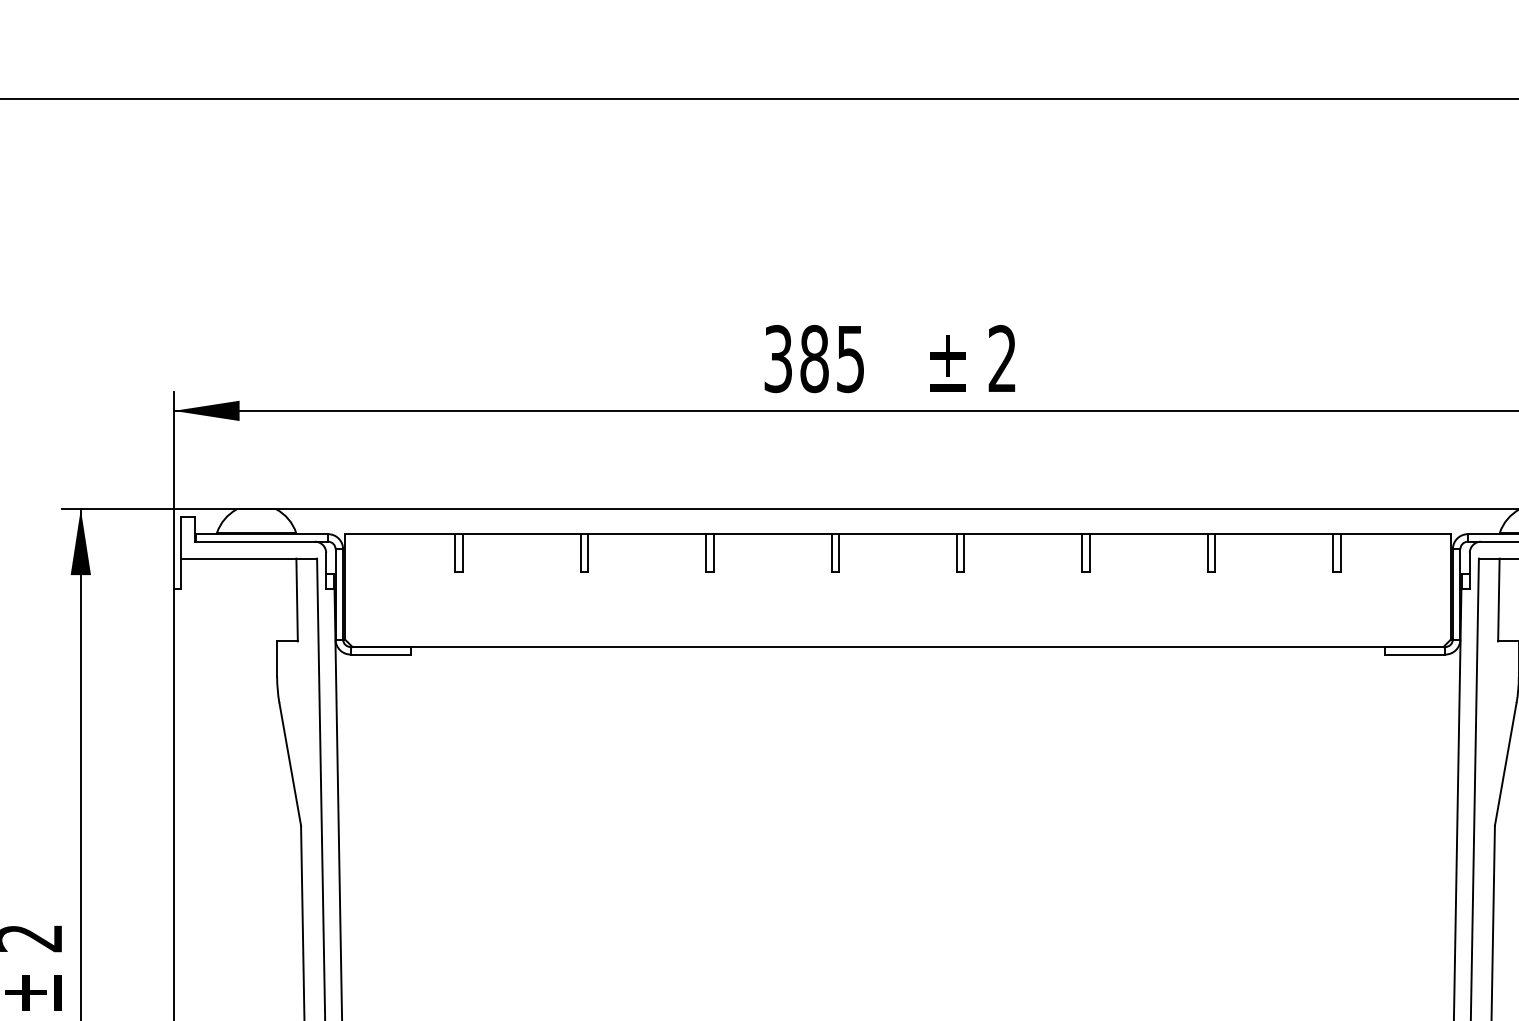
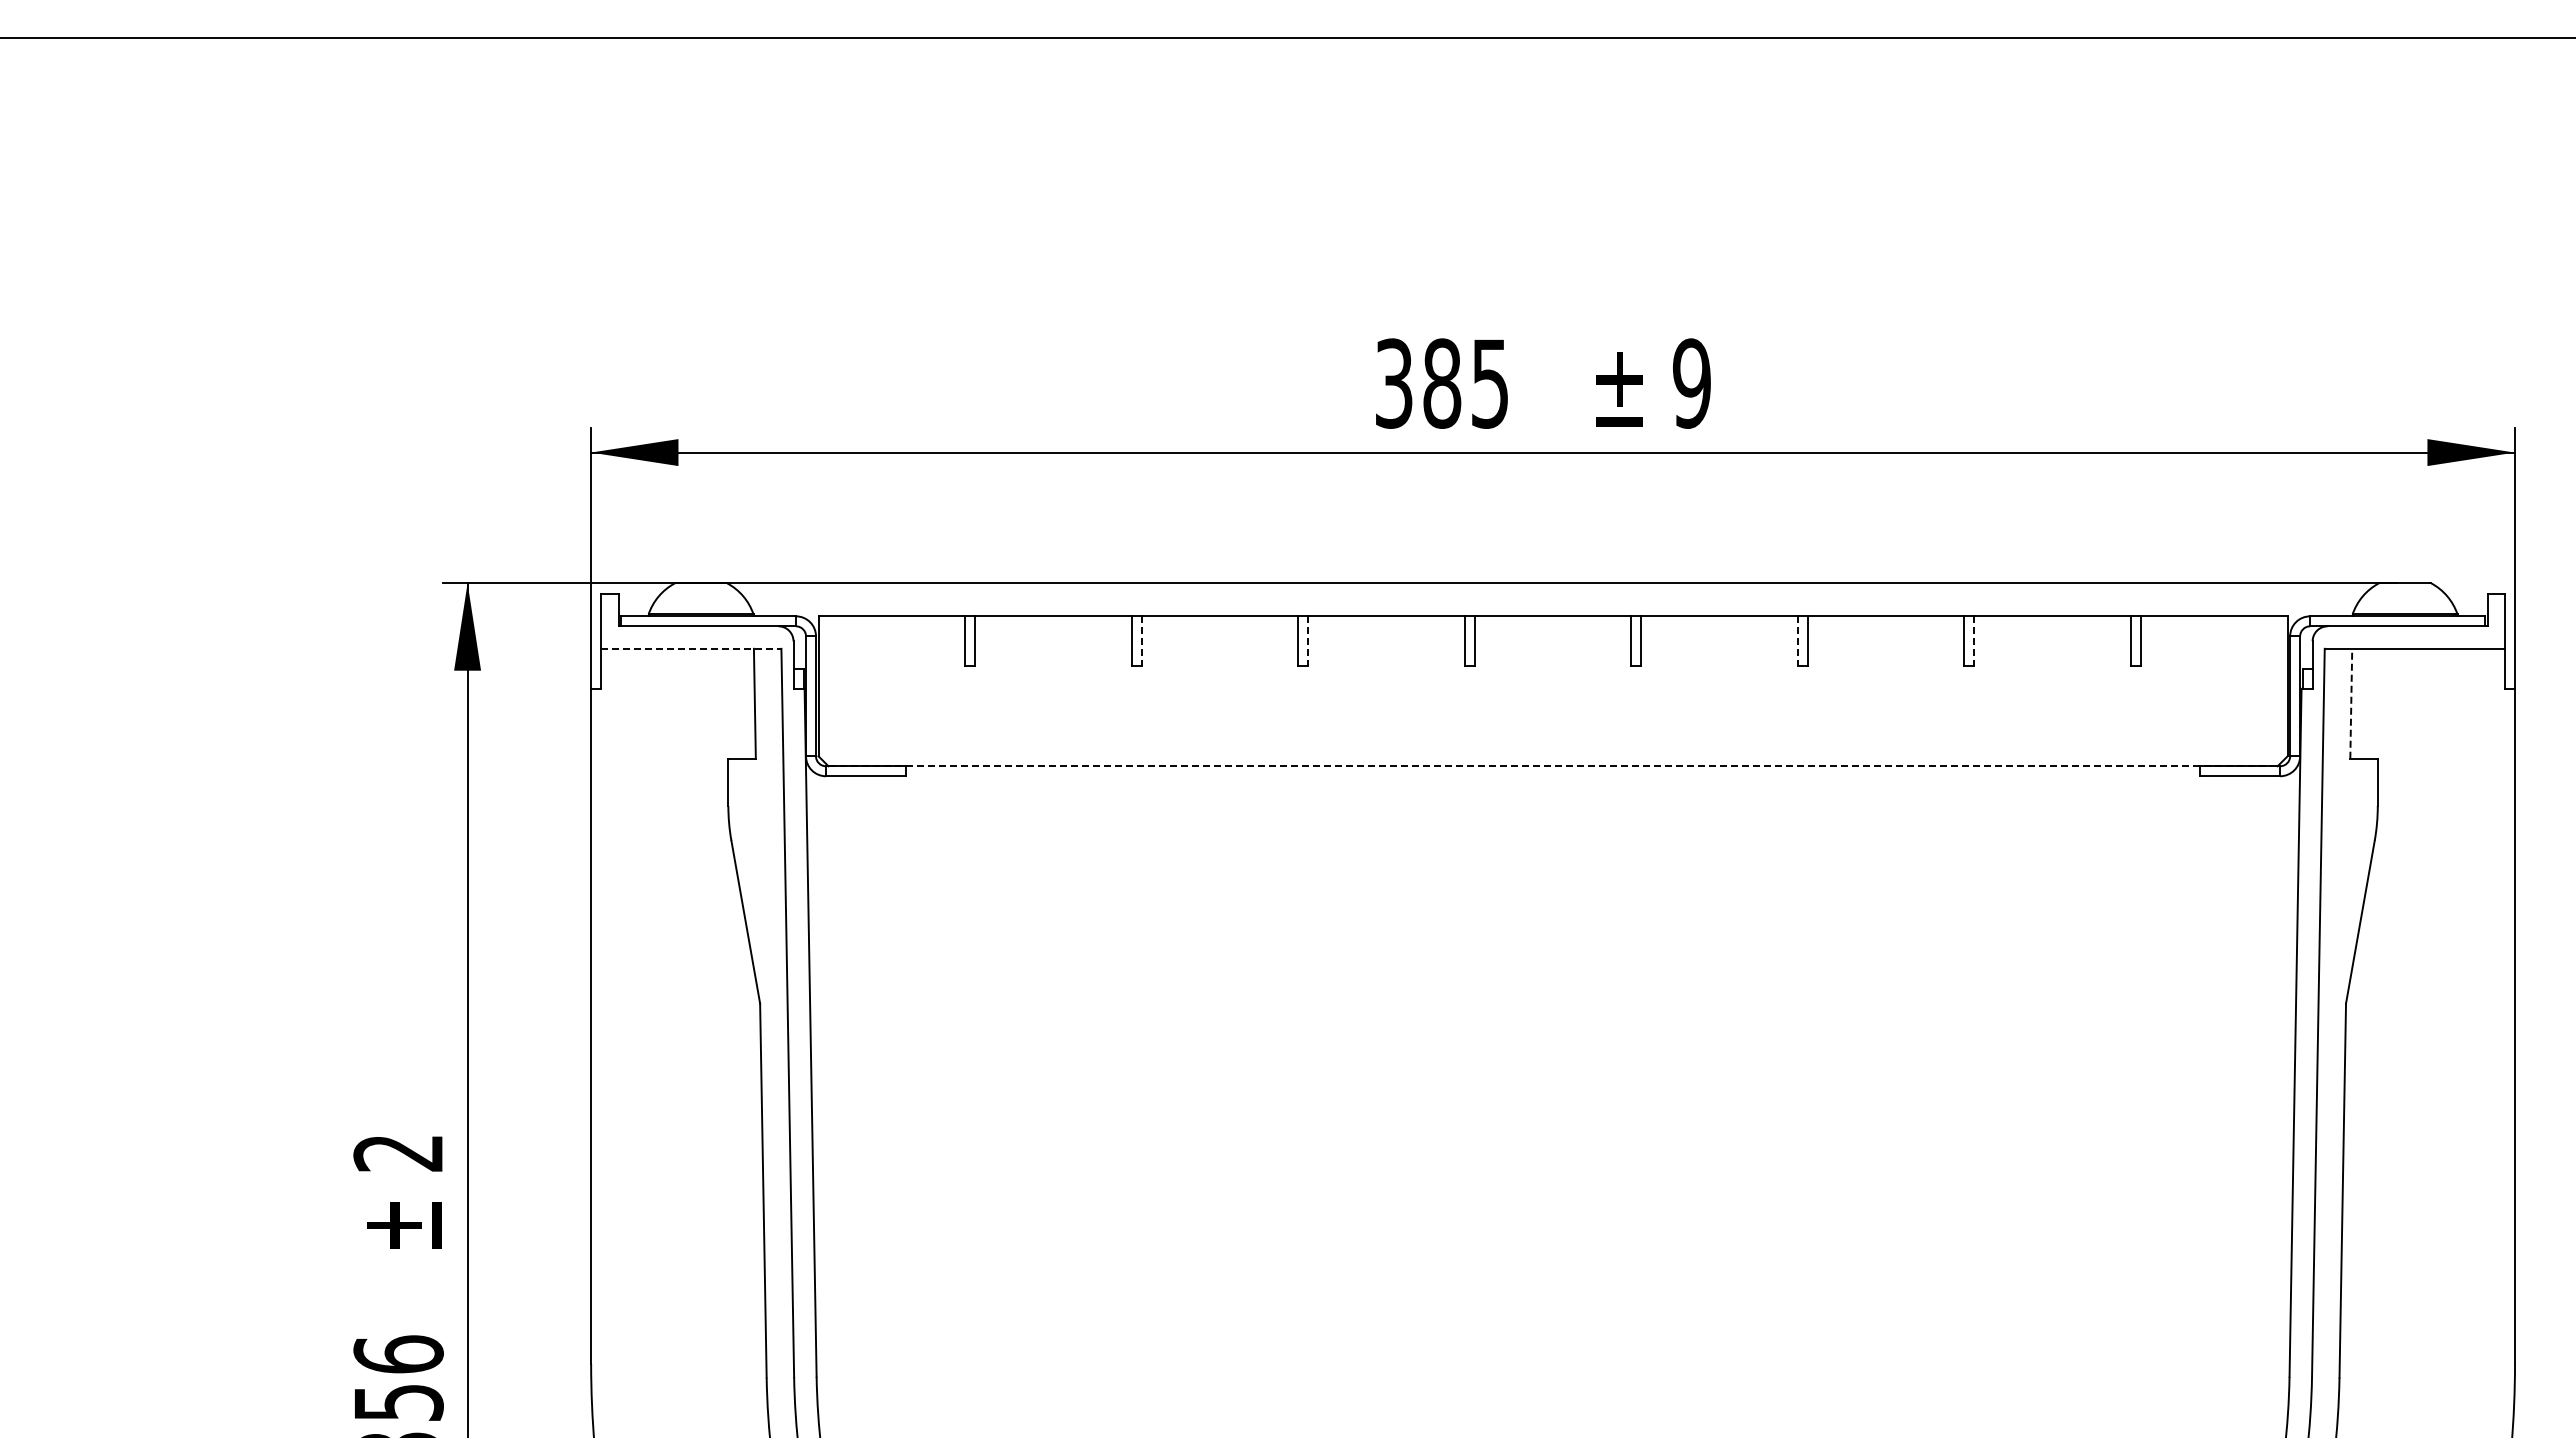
text: (1002, 358) -> (1691, 383), 2 -> 9
line: (588, 553) -> (1141, 641), solid -> dashed
line: (713, 553) -> (1308, 641), solid -> dashed
line: (1081, 553) -> (1797, 641), solid -> dashed
line: (1215, 553) -> (1974, 641), solid -> dashed
line: (249, 558) -> (691, 648), solid -> dashed
line: (1499, 599) -> (2351, 703), solid -> dashed
line: (898, 647) -> (1553, 766), solid -> dashed

